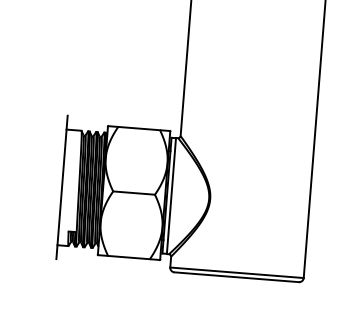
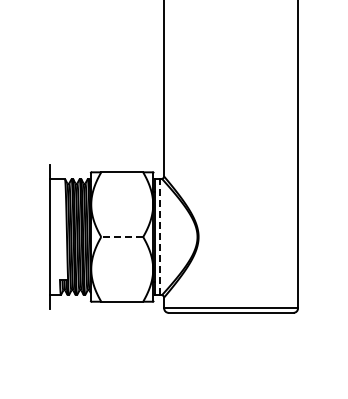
line: (134, 193) -> (122, 237), solid -> dashed
line: (171, 195) -> (159, 236), solid -> dashed

